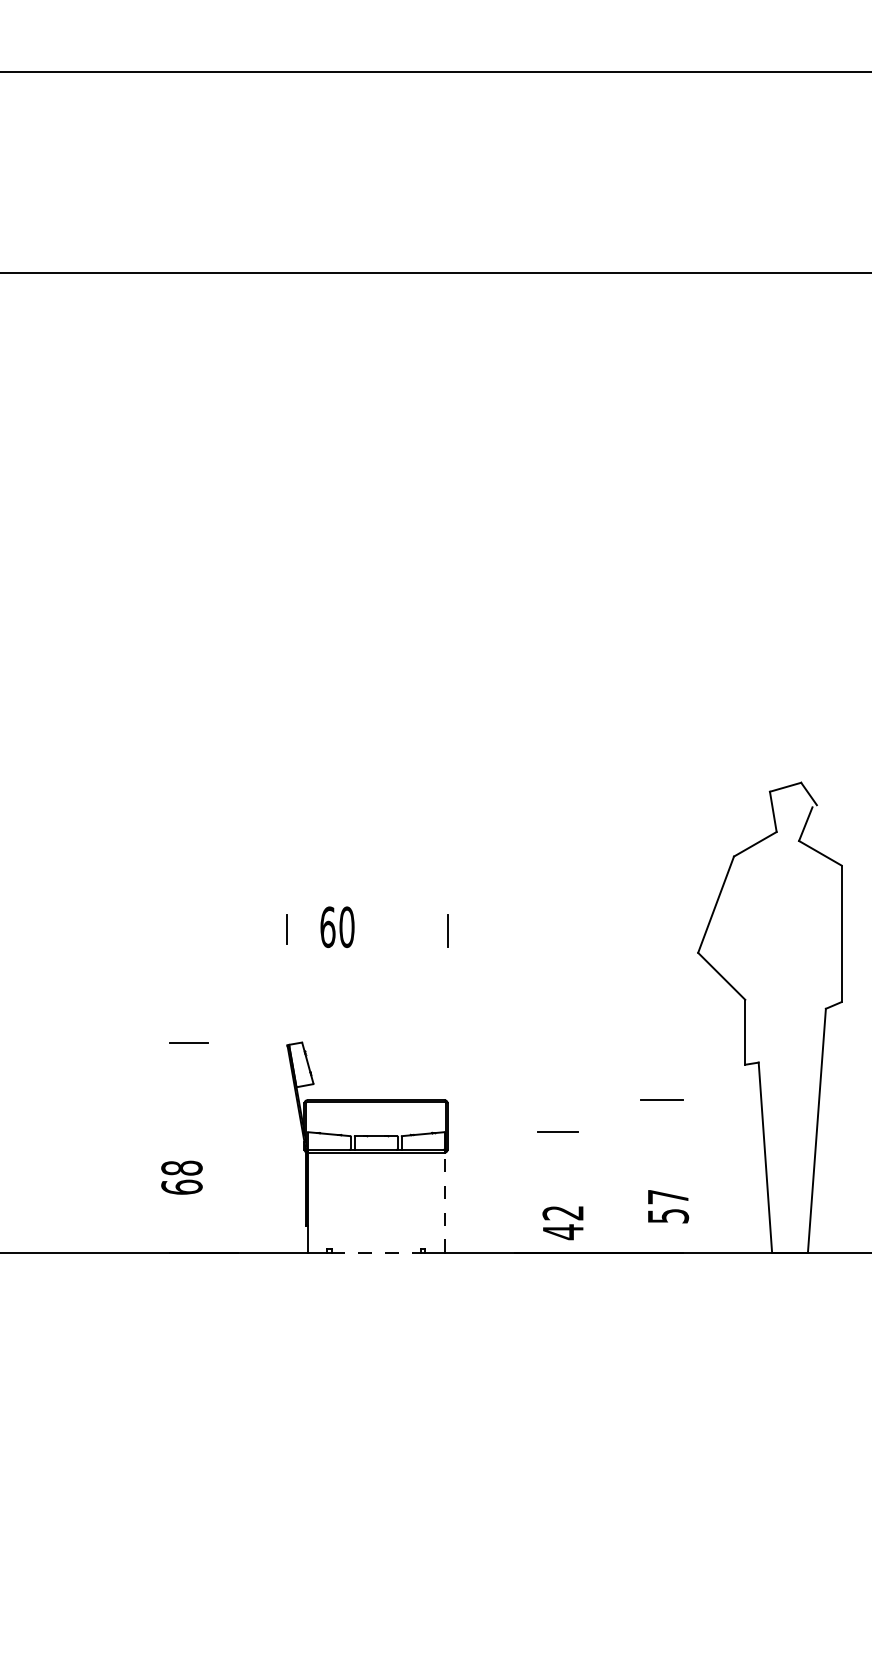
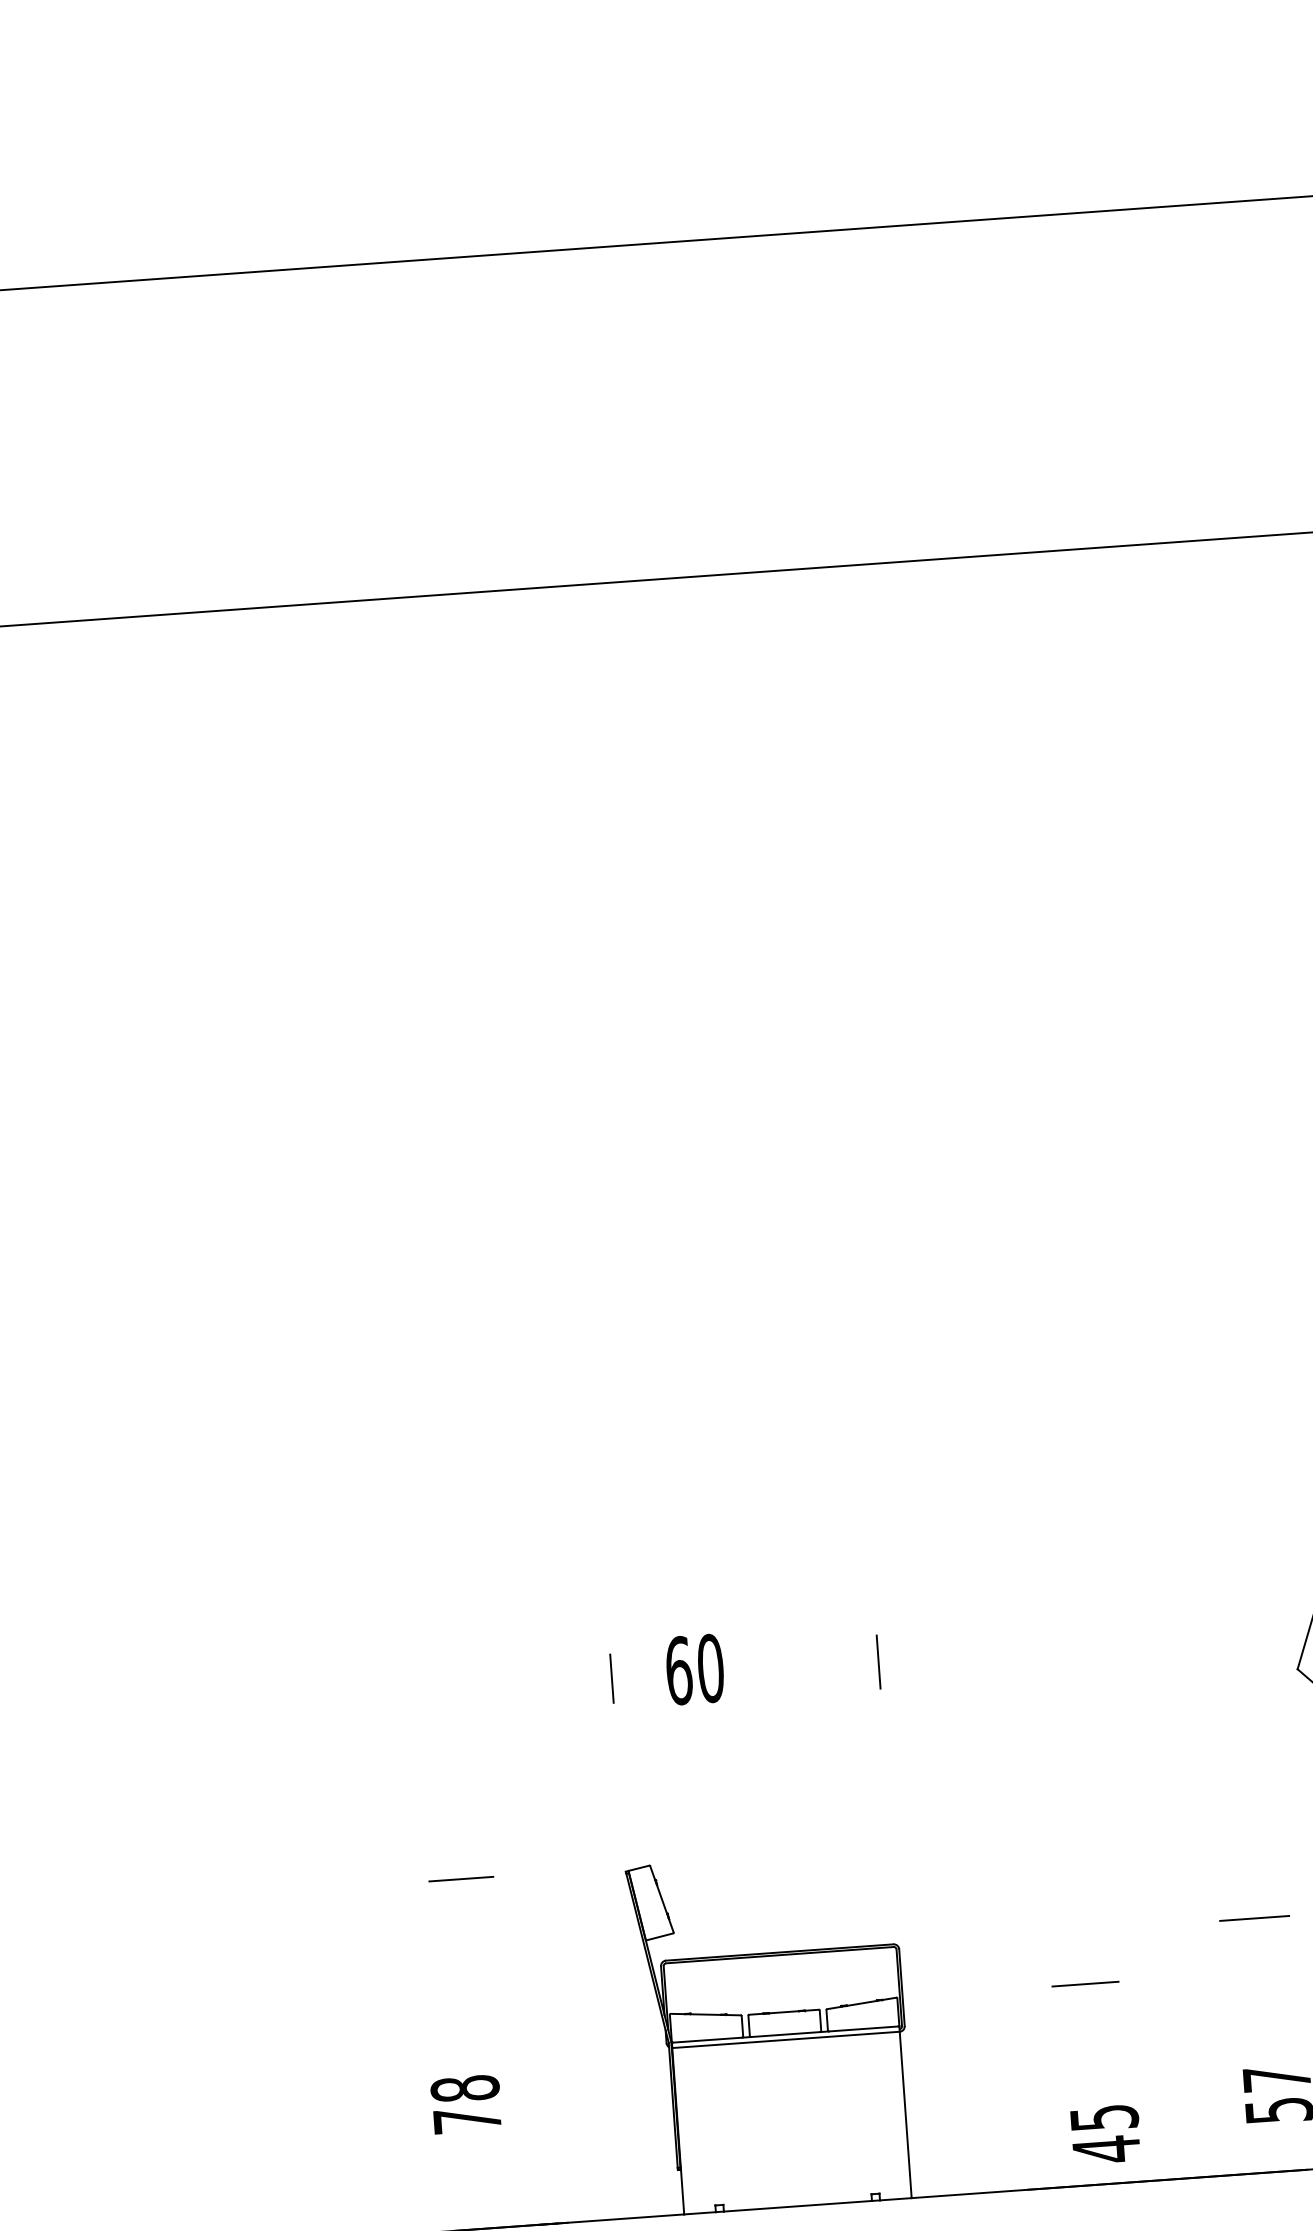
text: (181, 1186) -> (466, 2119), 68 -> 78
line: (444, 1202) -> (905, 2114), dashed -> solid
text: (563, 1213) -> (1104, 2118), 42 -> 45
line: (376, 1252) -> (798, 2205), dashed -> solid

